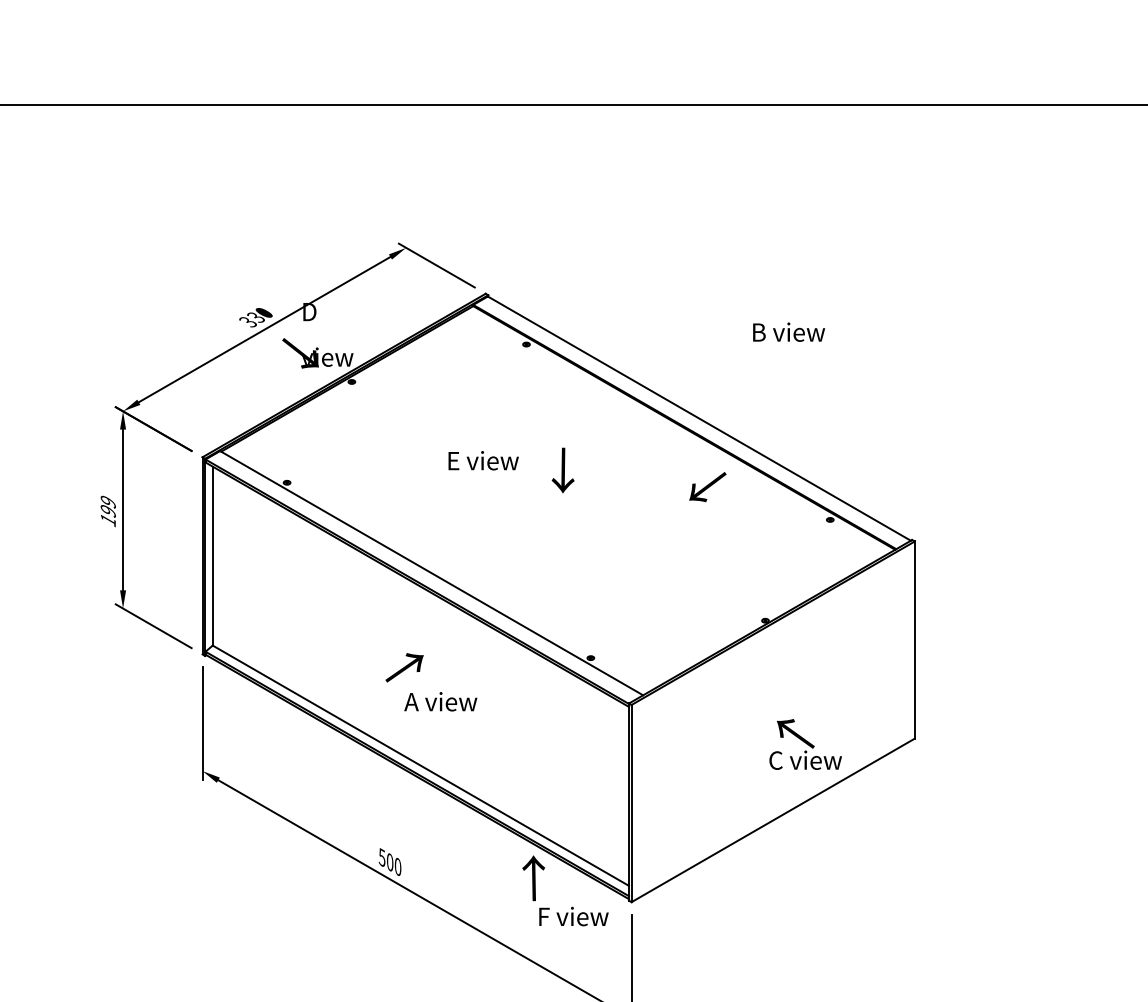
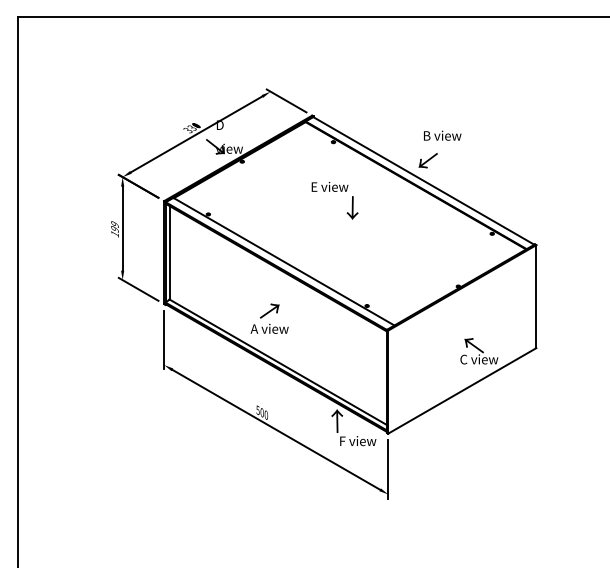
text: (788, 331) -> (442, 135), moved
text: (482, 459) -> (329, 186), moved
text: (706, 486) -> (427, 160), moved
text: (440, 701) -> (269, 328), moved

